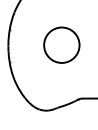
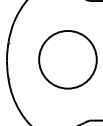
circle: (61, 44) -> (67, 58), size x1.43

